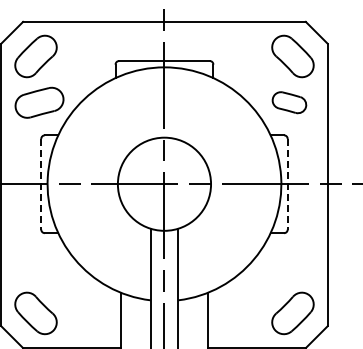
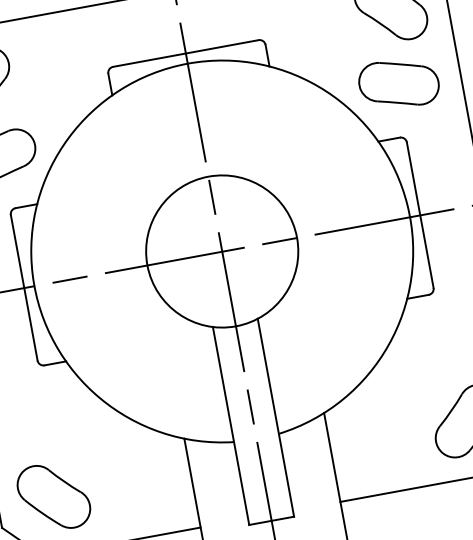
part: (289, 102) -> (398, 83), size x1.43
line: (41, 184) -> (24, 288), dashed -> solid
line: (287, 184) -> (419, 215), dashed -> solid

